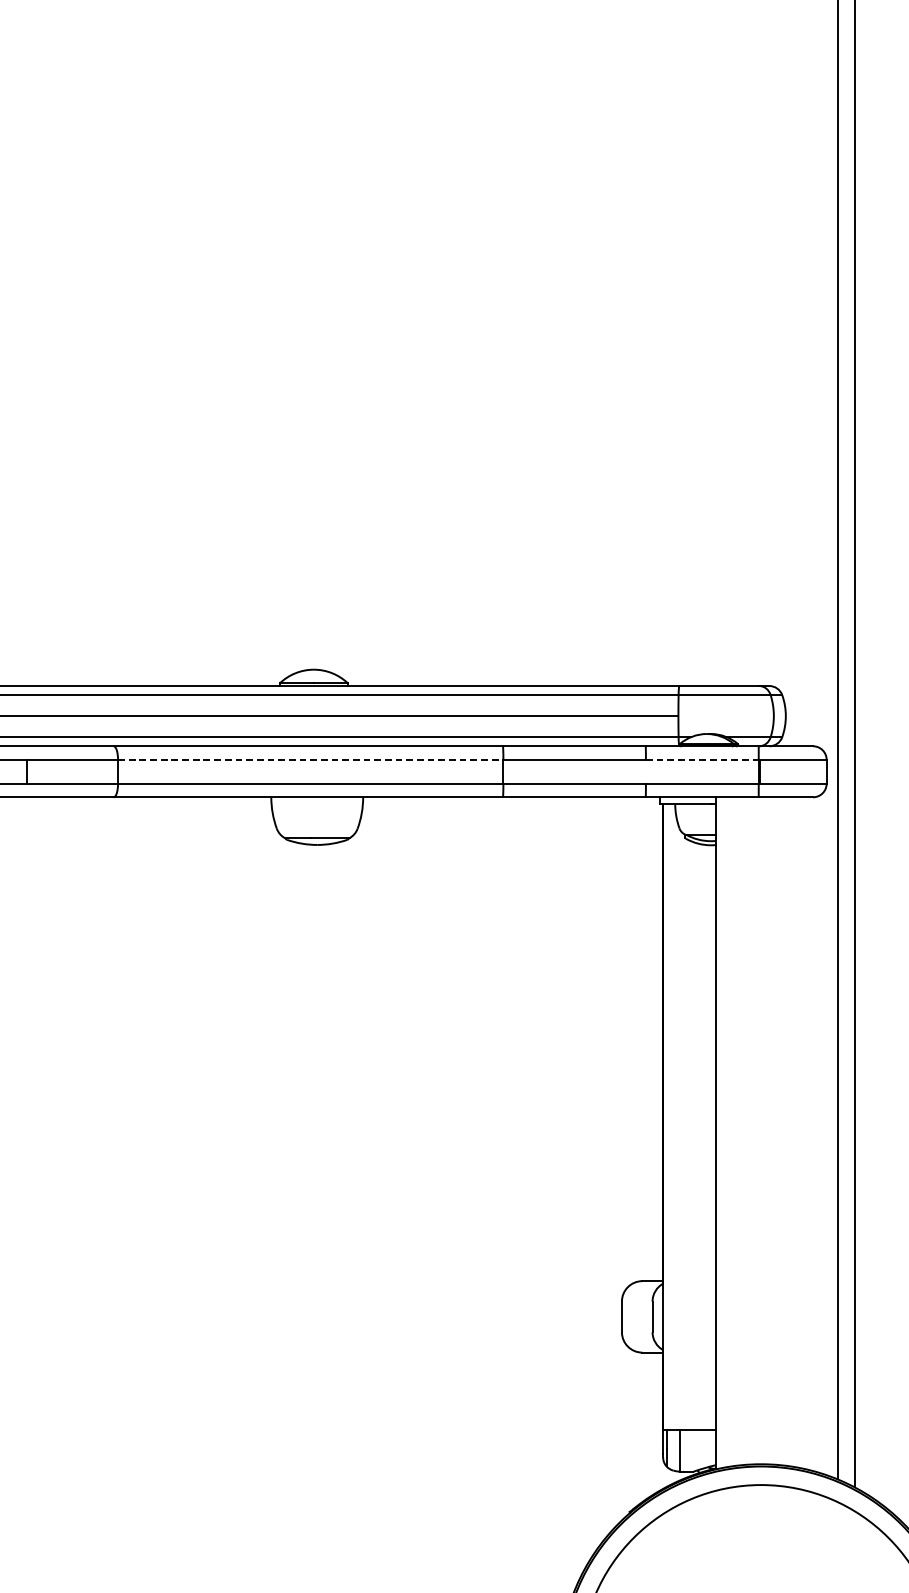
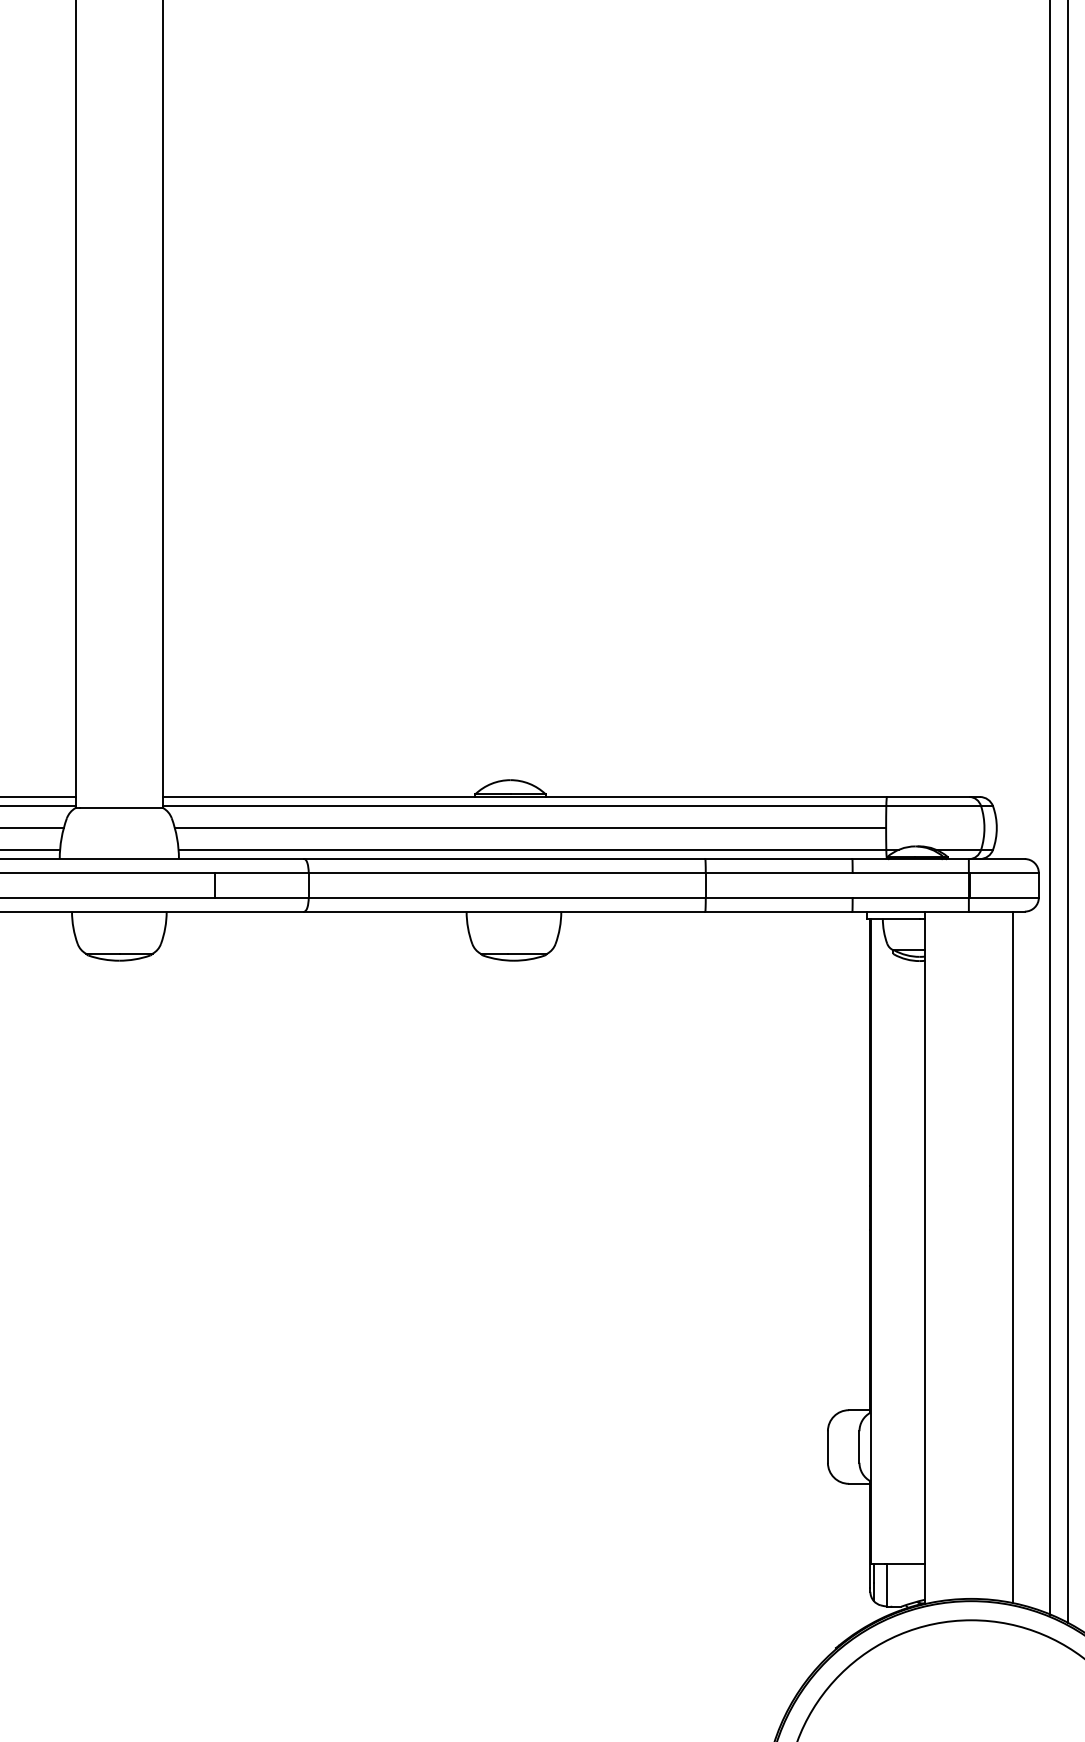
line: (310, 760) -> (507, 873), dashed -> solid
line: (703, 760) -> (911, 873), dashed -> solid
line: (801, 1132) -> (1012, 1257), added

